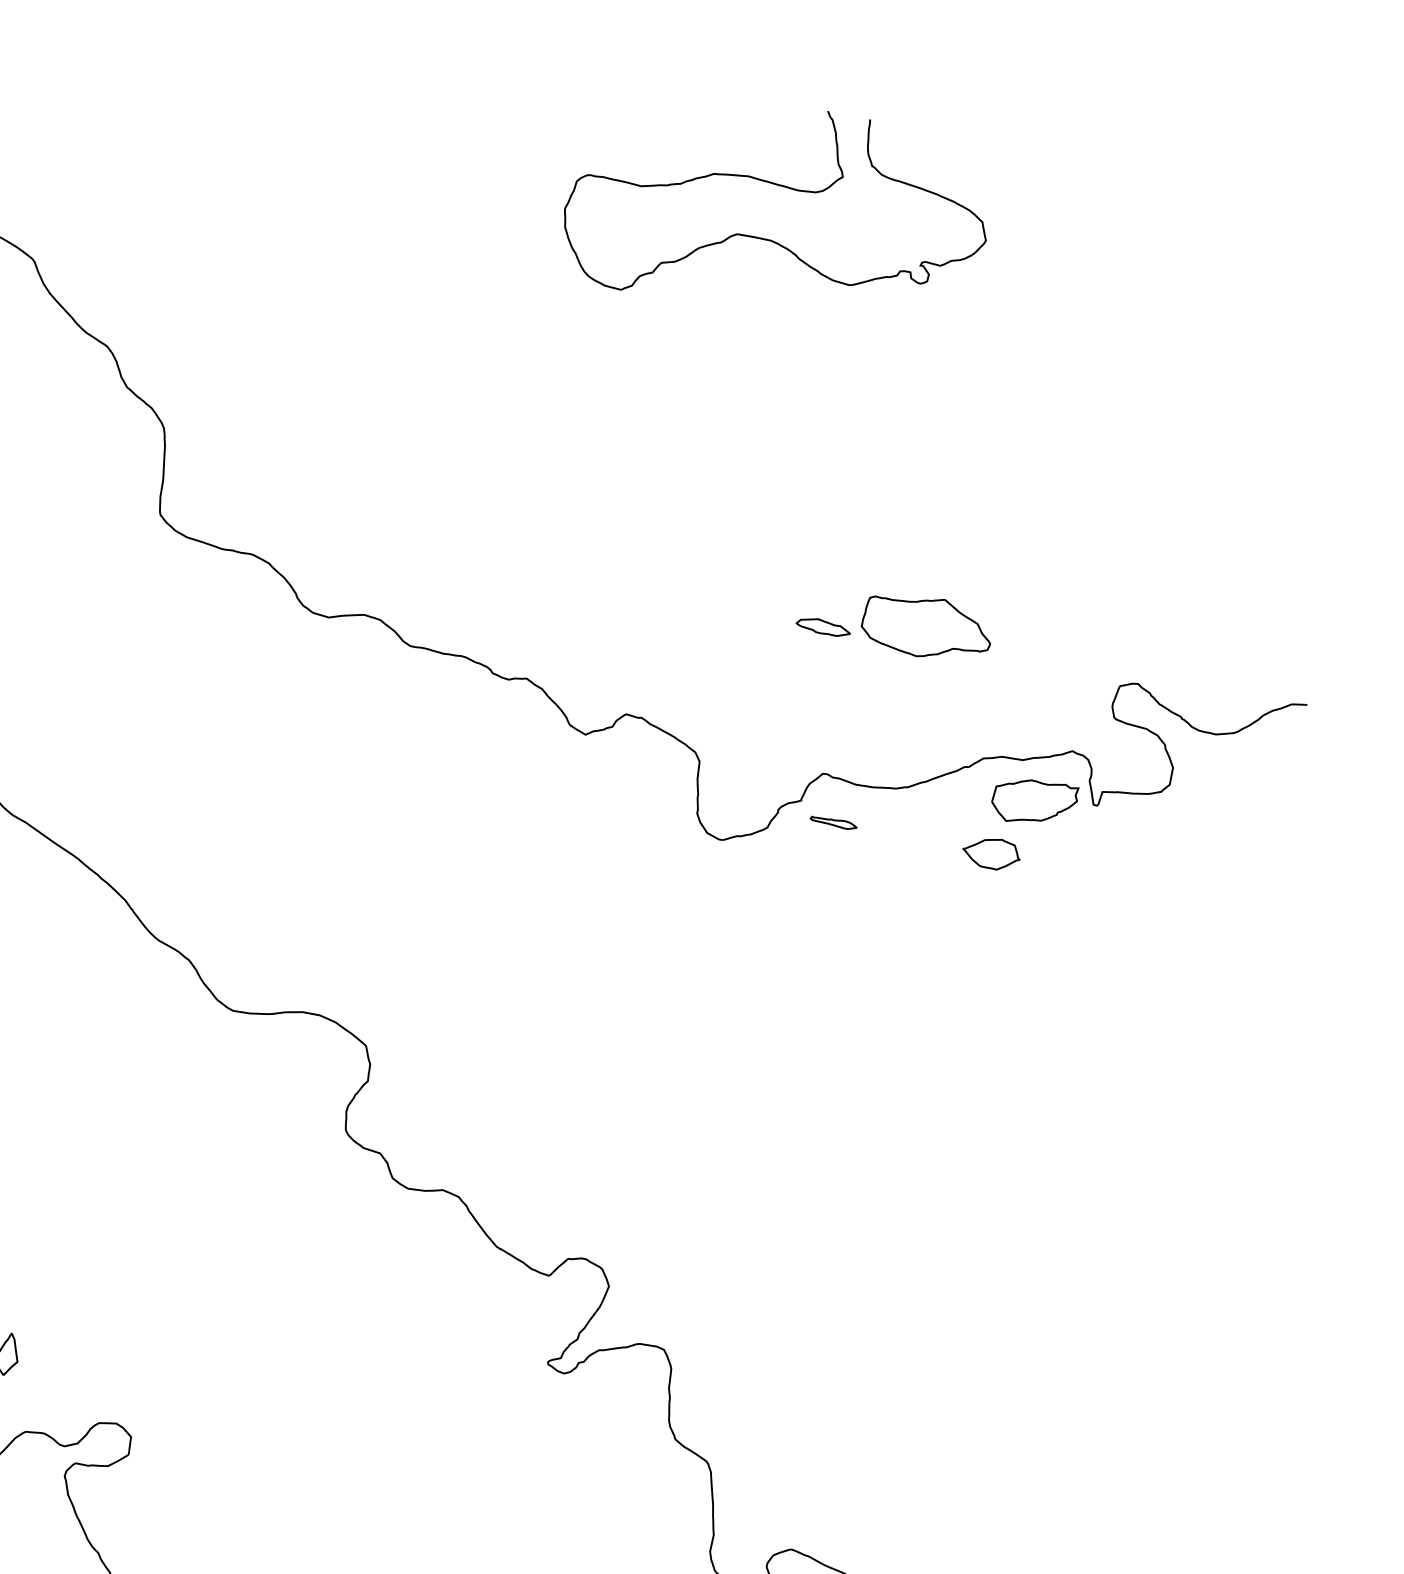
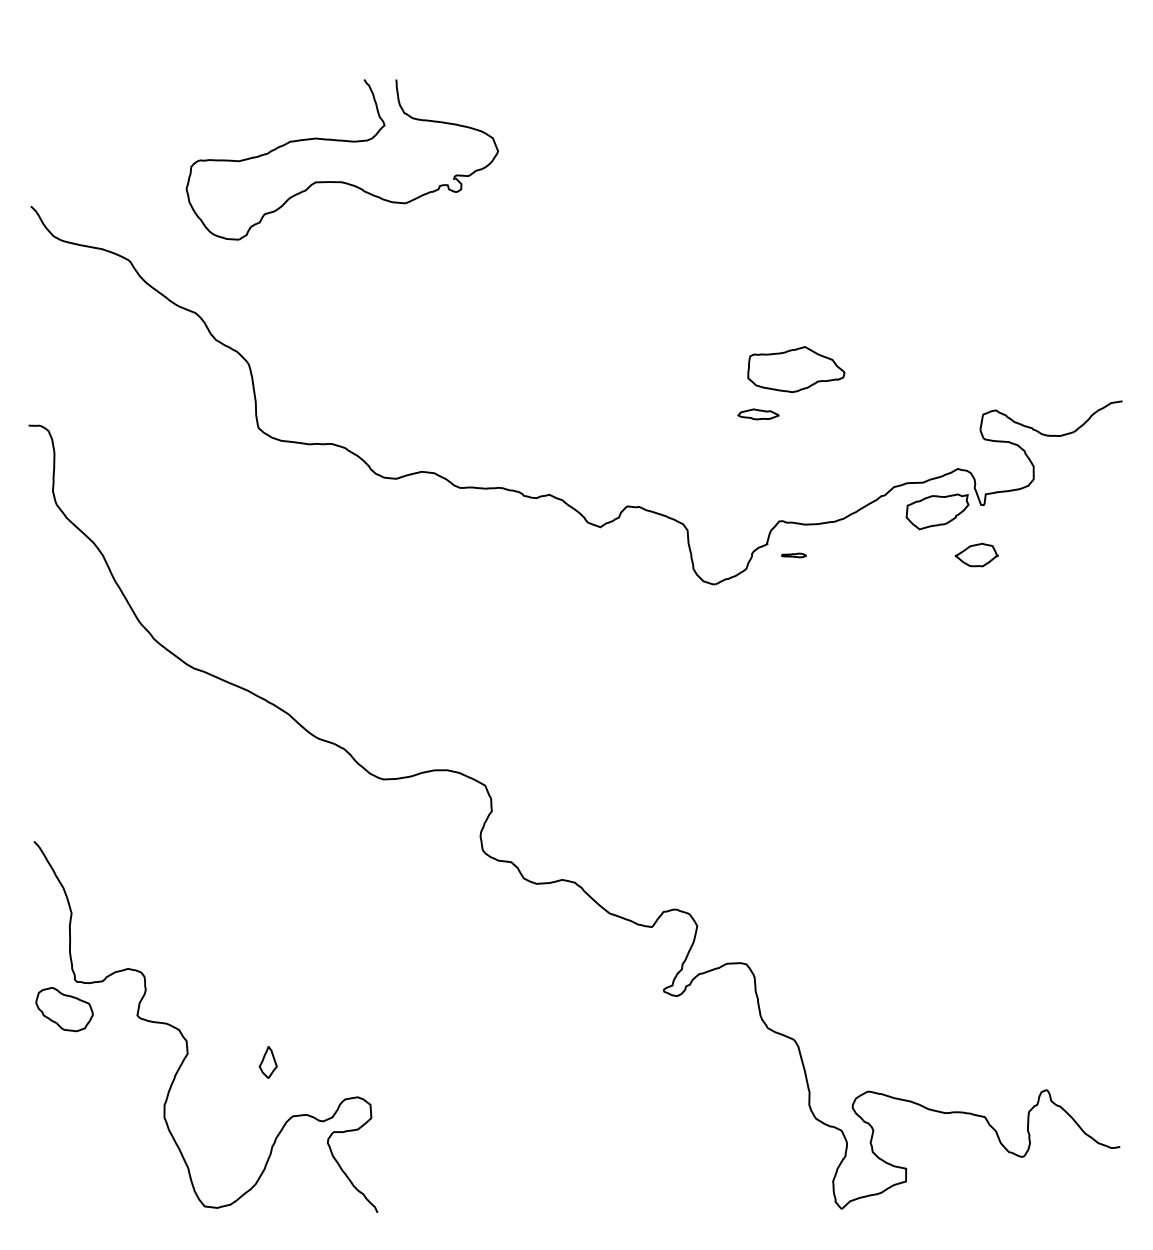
part: (781, 186) -> (341, 141), moved
part: (927, 627) -> (796, 369), moved
part: (832, 822) -> (793, 555), size x0.7
part: (991, 852) -> (976, 554), moved

